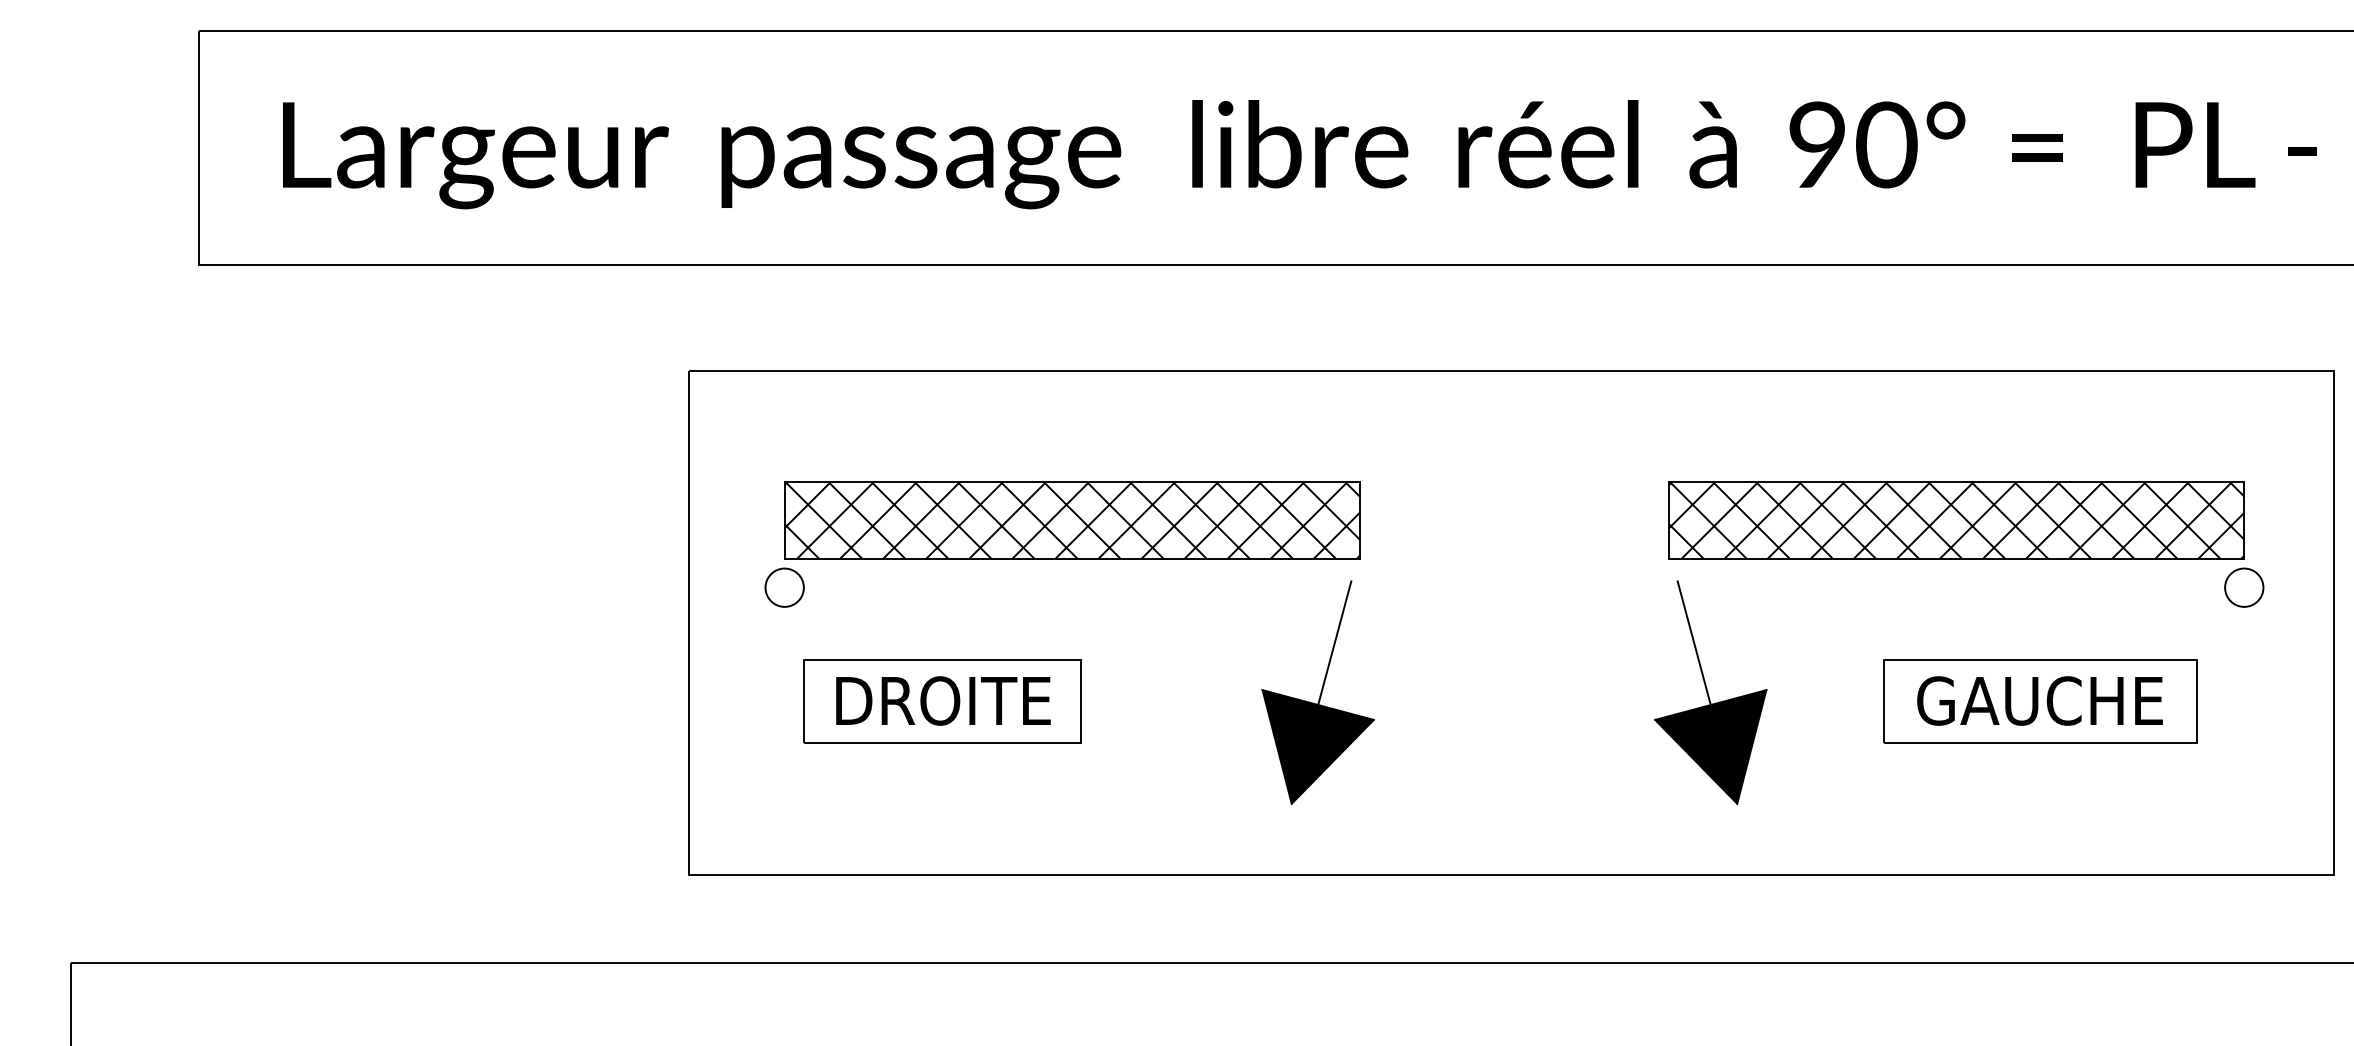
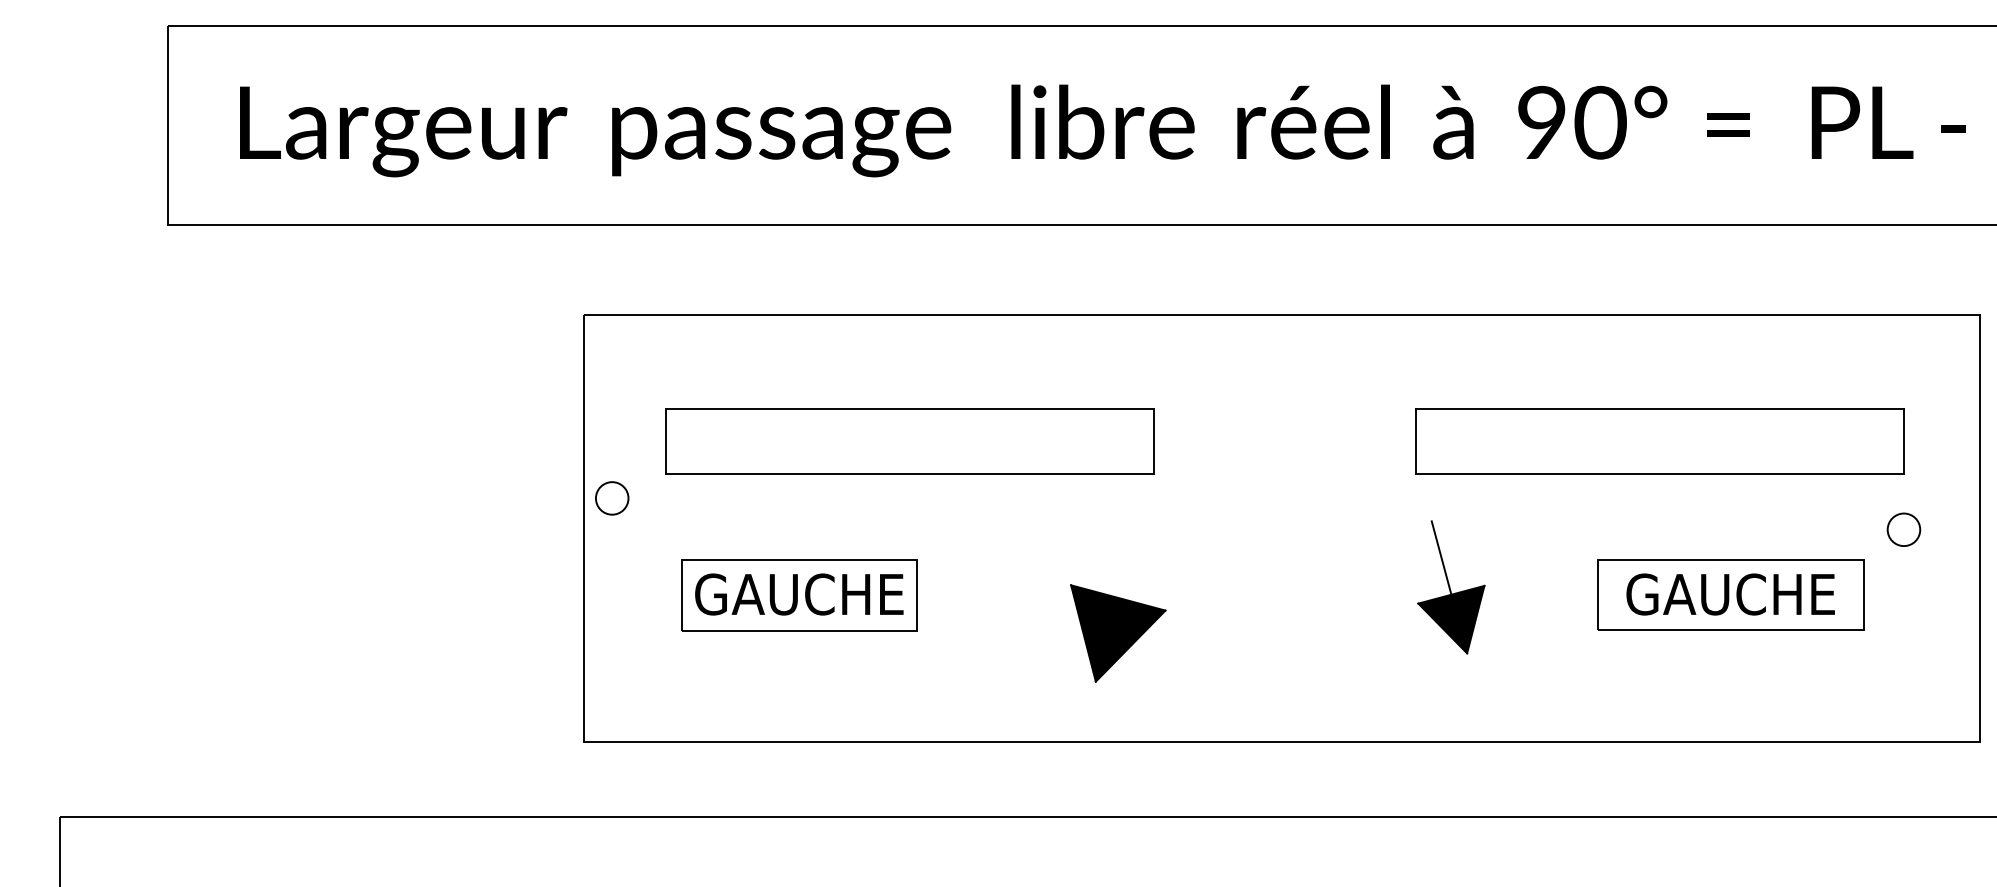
hatch: (1072, 520) -> (909, 441), removed
hatch: (1956, 520) -> (1659, 441), removed
circle: (784, 587) -> (612, 498), moved
circle: (2244, 587) -> (1904, 529), moved
line: (1334, 643) -> (1132, 545), removed
part: (1710, 692) -> (1451, 587), size x0.7
text: (942, 700) -> (799, 594), DROITE -> GAUCHE

